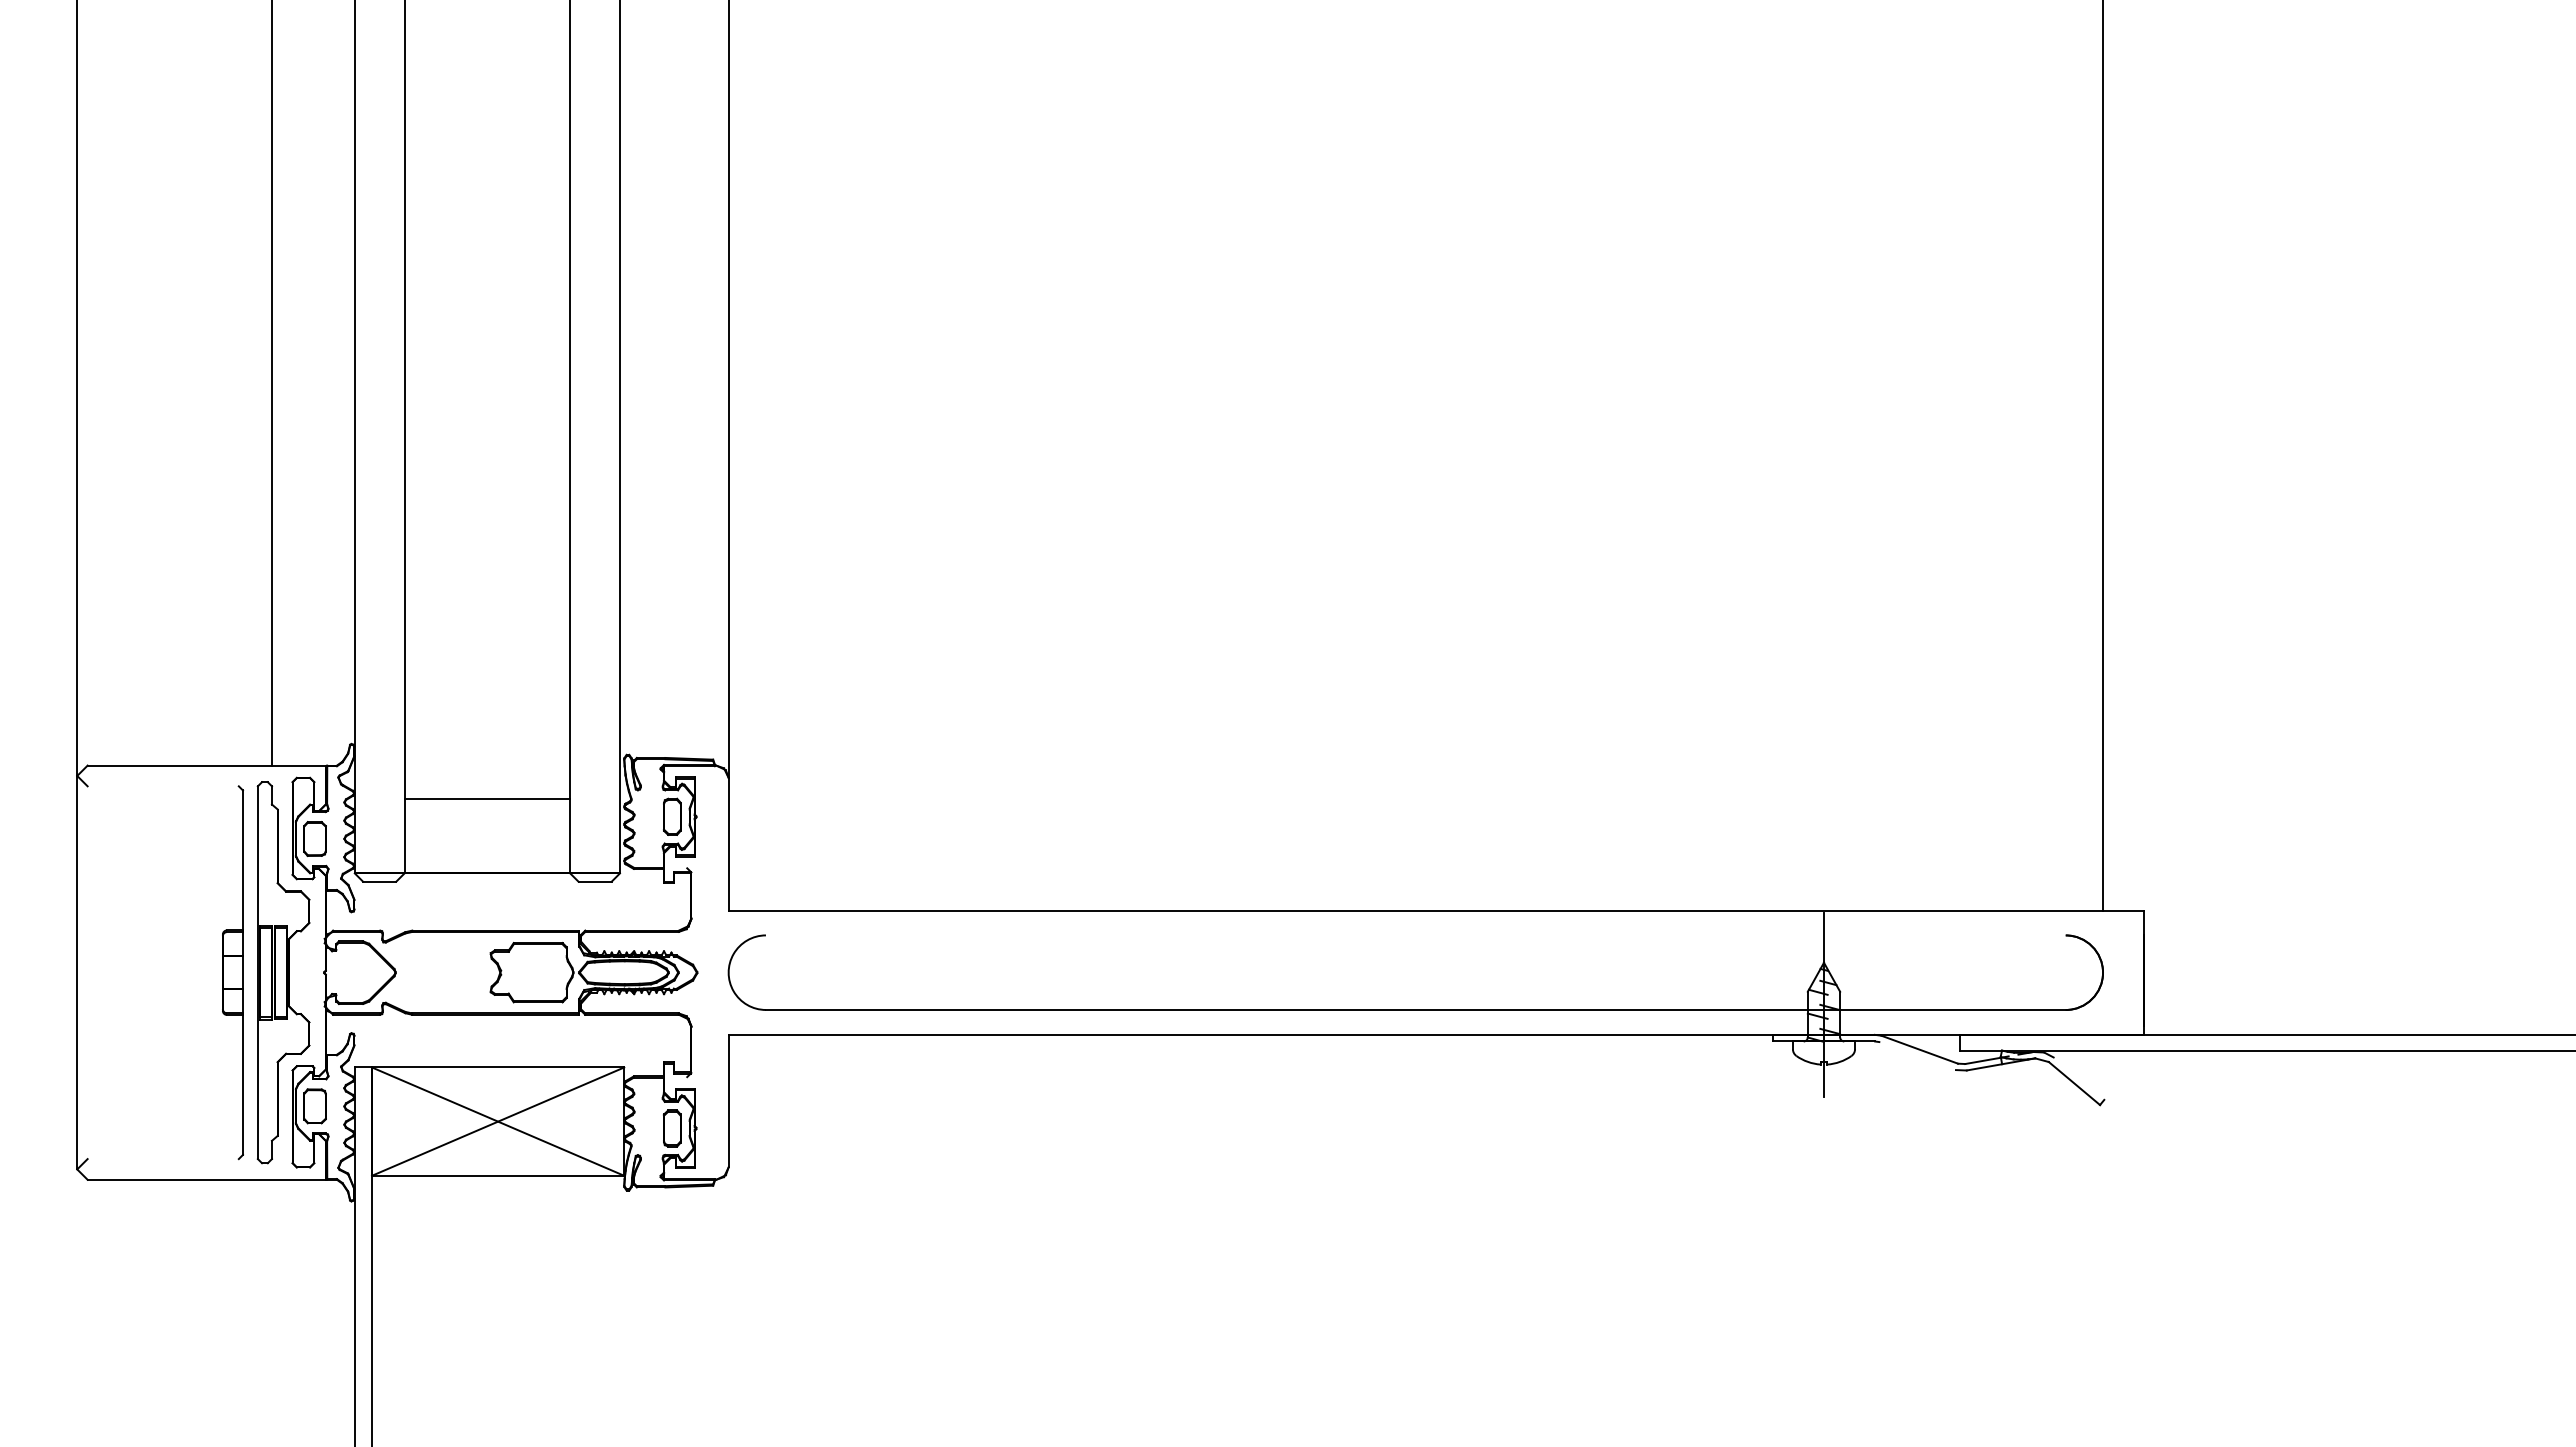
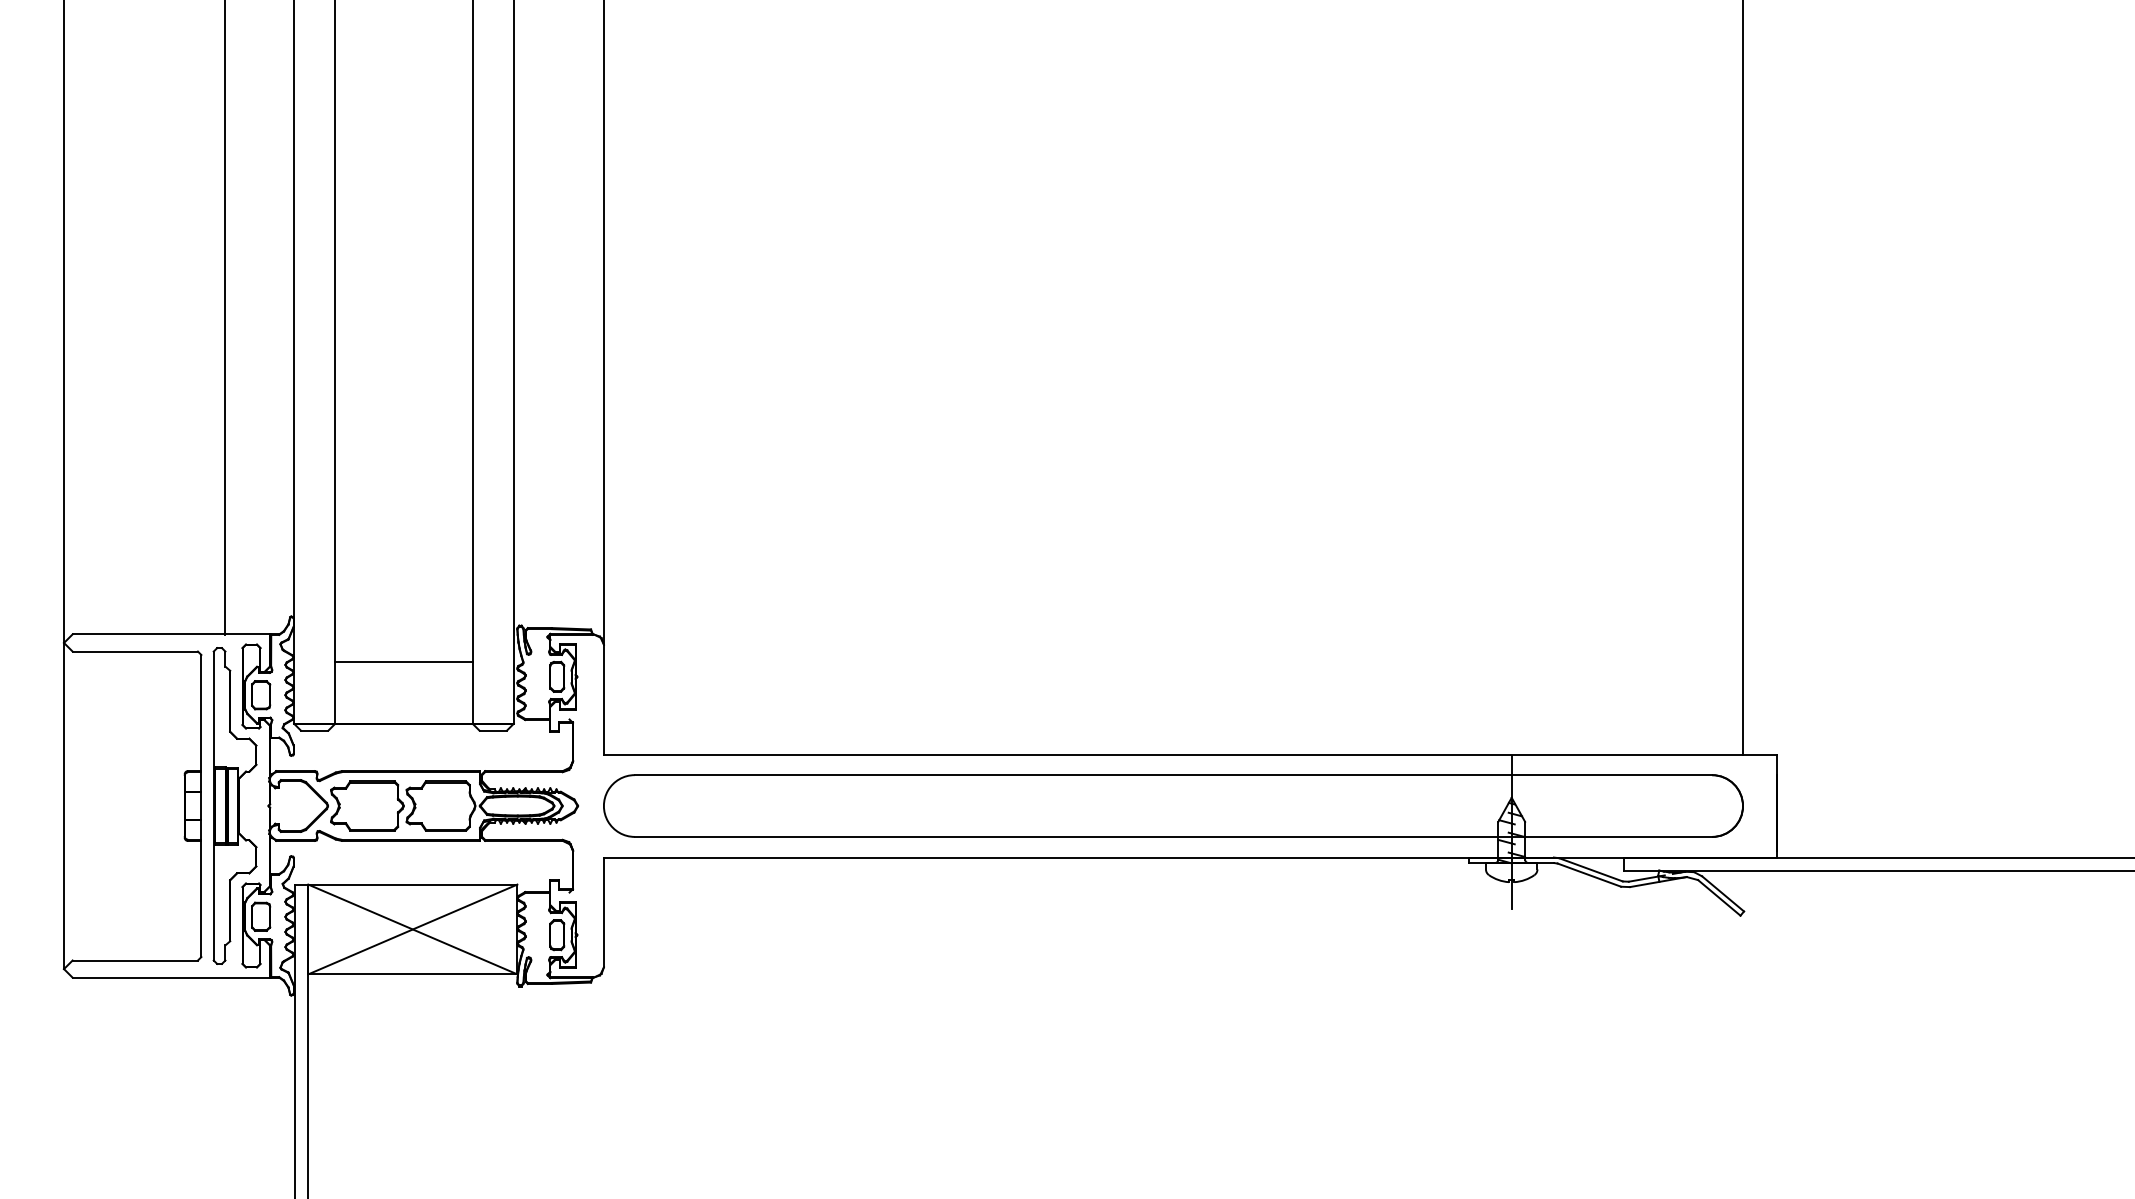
line: (162, 786) -> (134, 651), added
line: (1415, 935) -> (1173, 775), added
part: (443, 972) -> (367, 805), added
line: (1917, 1056) -> (1589, 875), added
line: (2078, 1078) -> (1722, 893), added
line: (162, 1159) -> (134, 960), added

